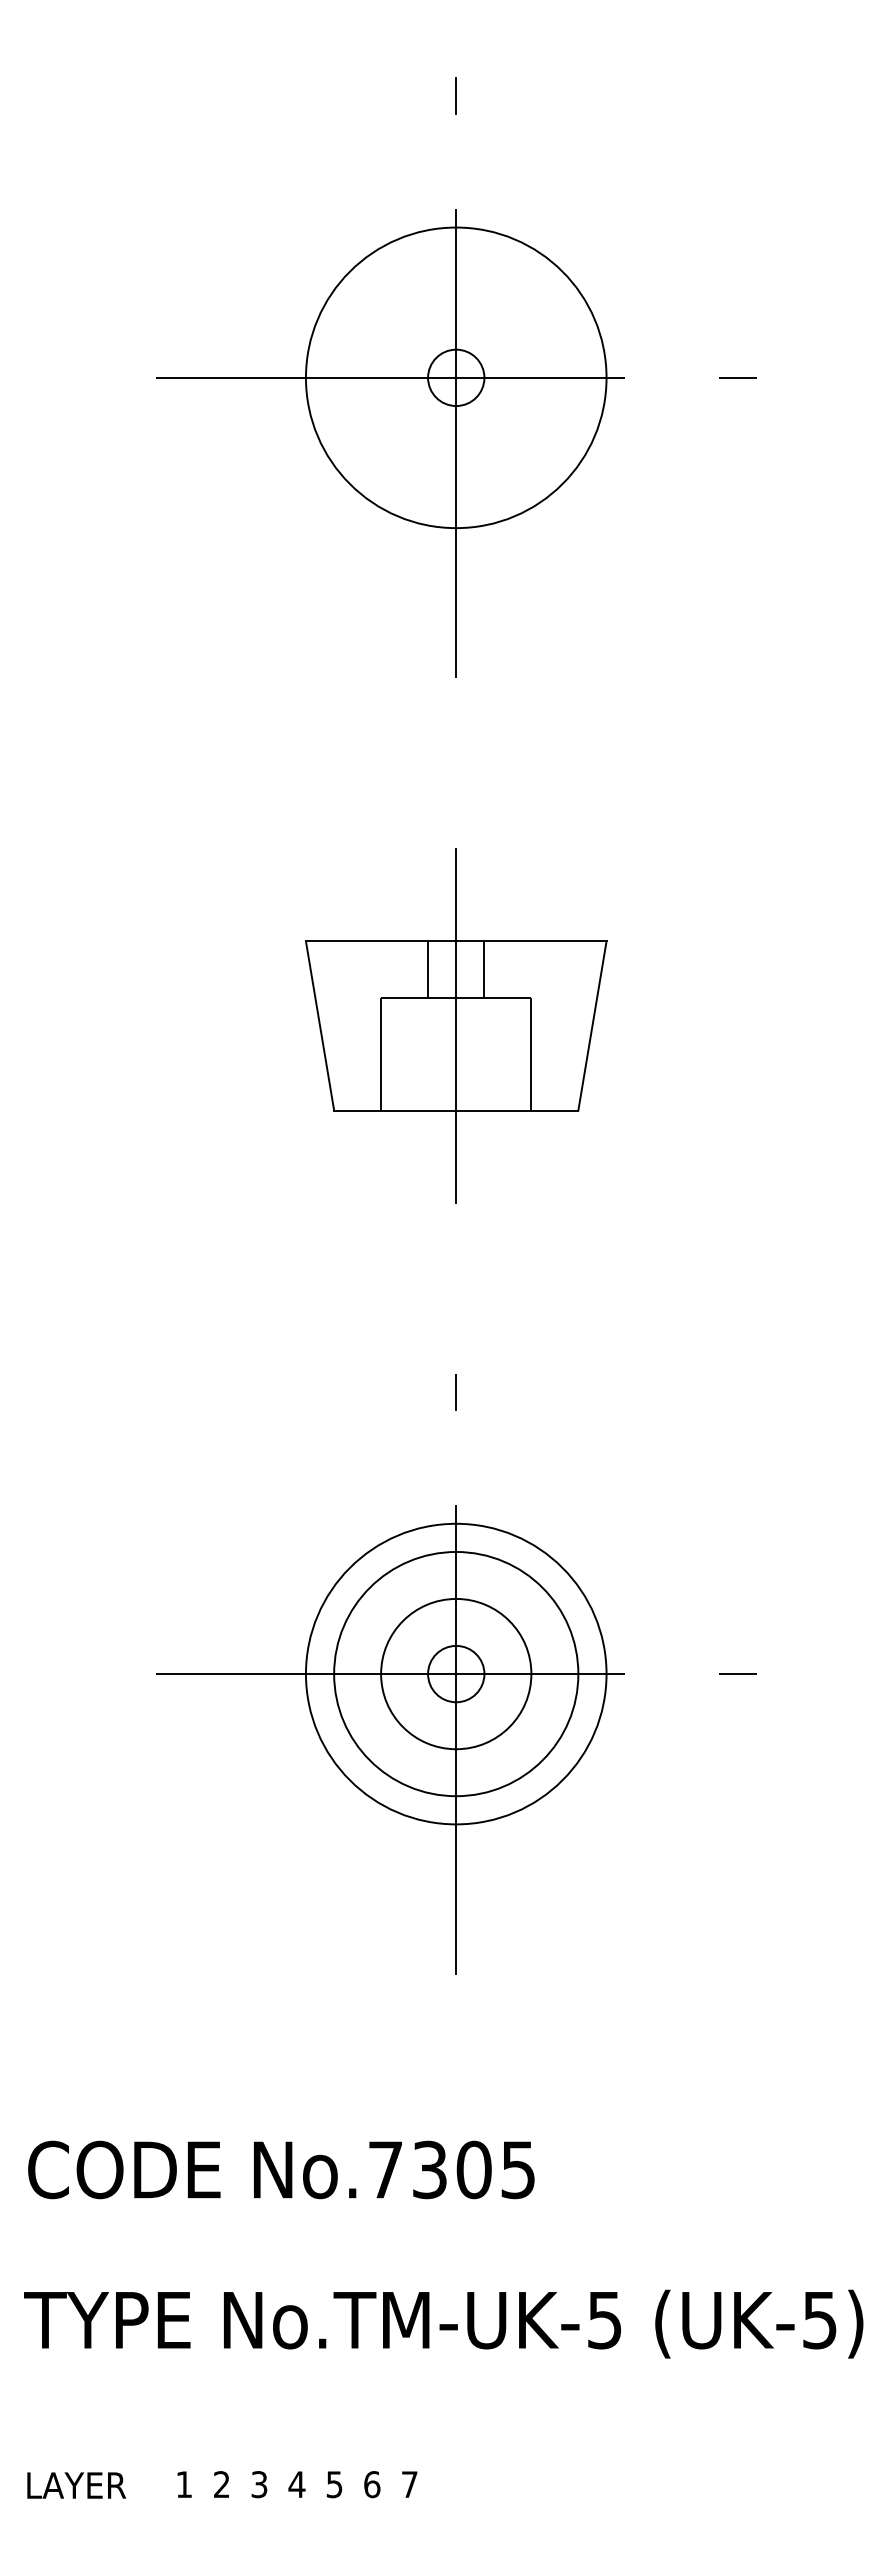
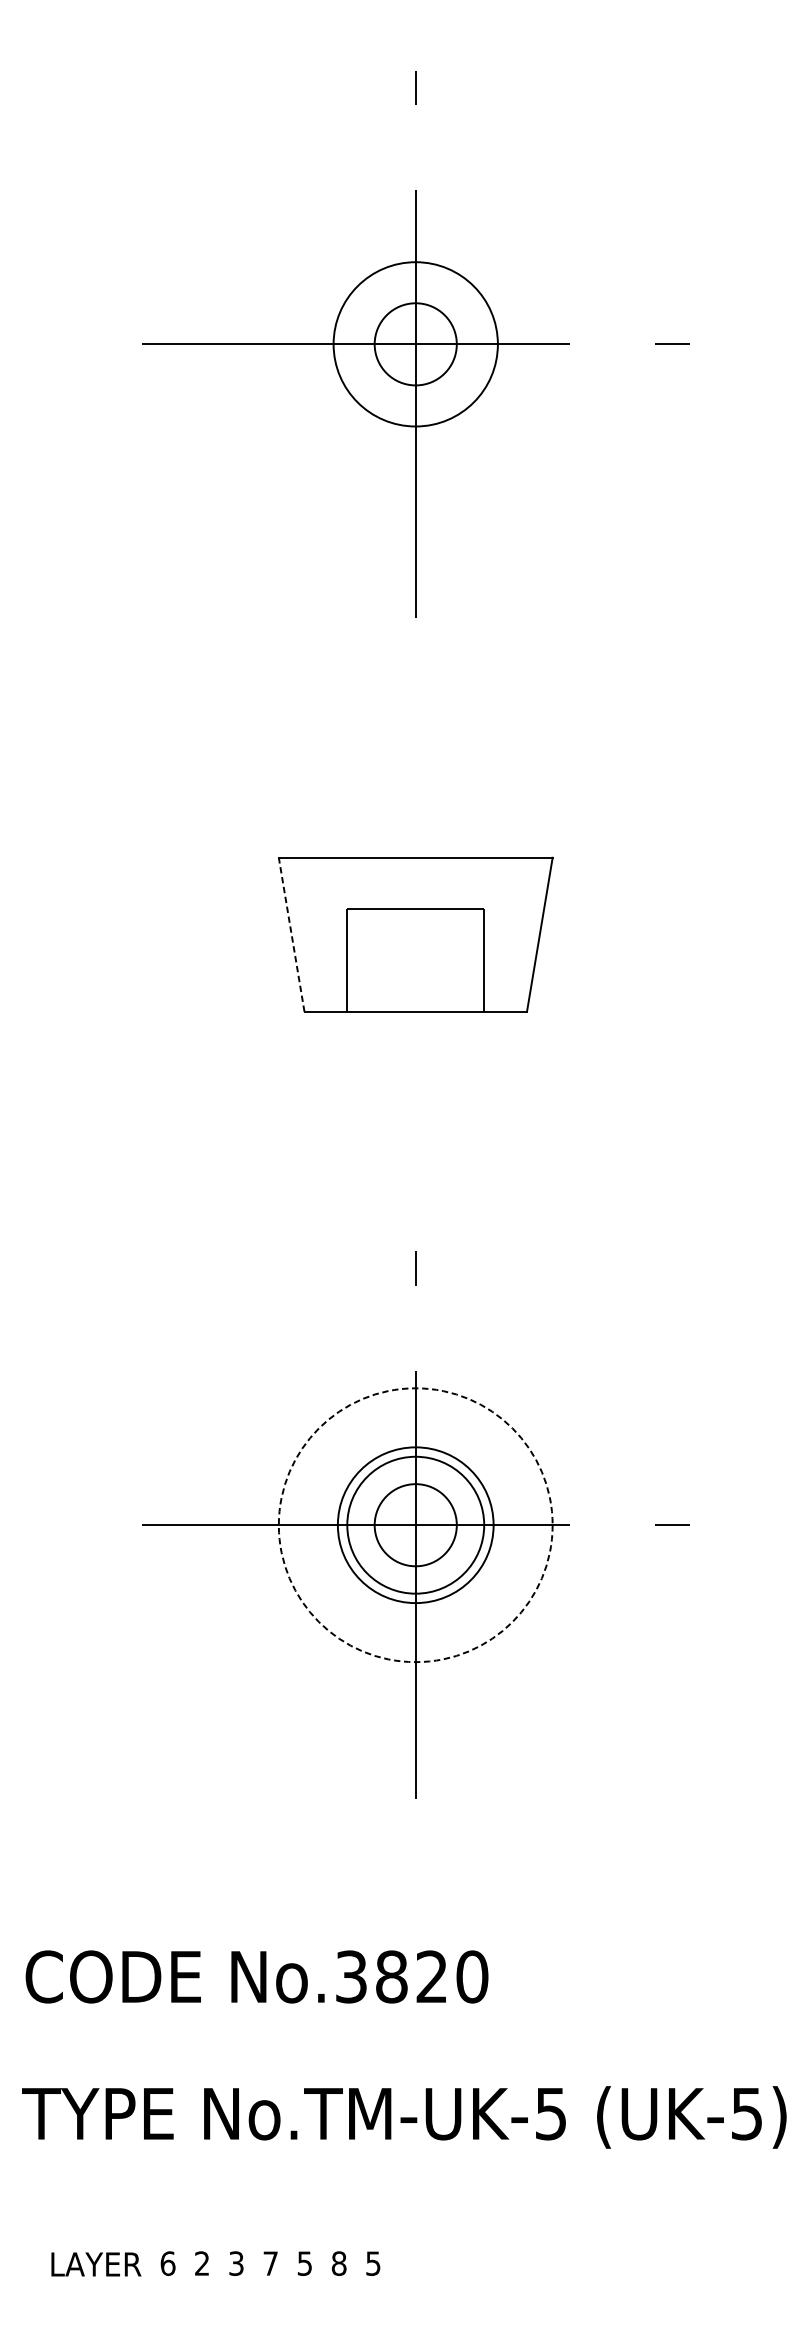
circle: (455, 377) -> (415, 344), size x0.6
circle: (456, 377) -> (415, 344), size x1.6
line: (428, 969) -> (390, 883), removed
line: (484, 969) -> (441, 883), removed
line: (320, 1025) -> (292, 934), solid -> dashed
line: (456, 1025) -> (415, 934), removed
circle: (455, 1673) -> (415, 1524), solid -> dashed
circle: (456, 1673) -> (415, 1524), size x0.7
circle: (456, 1673) -> (415, 1524), size x1.6
text: (452, 2169) -> (412, 1976), No.7305 -> No.3820
text: (184, 2484) -> (168, 2263), 1 -> 6
text: (296, 2484) -> (270, 2263), 4 -> 7
text: (372, 2484) -> (339, 2263), 6 -> 8
text: (409, 2484) -> (373, 2263), 7 -> 5
text: (76, 2485) -> (96, 2264), moved

